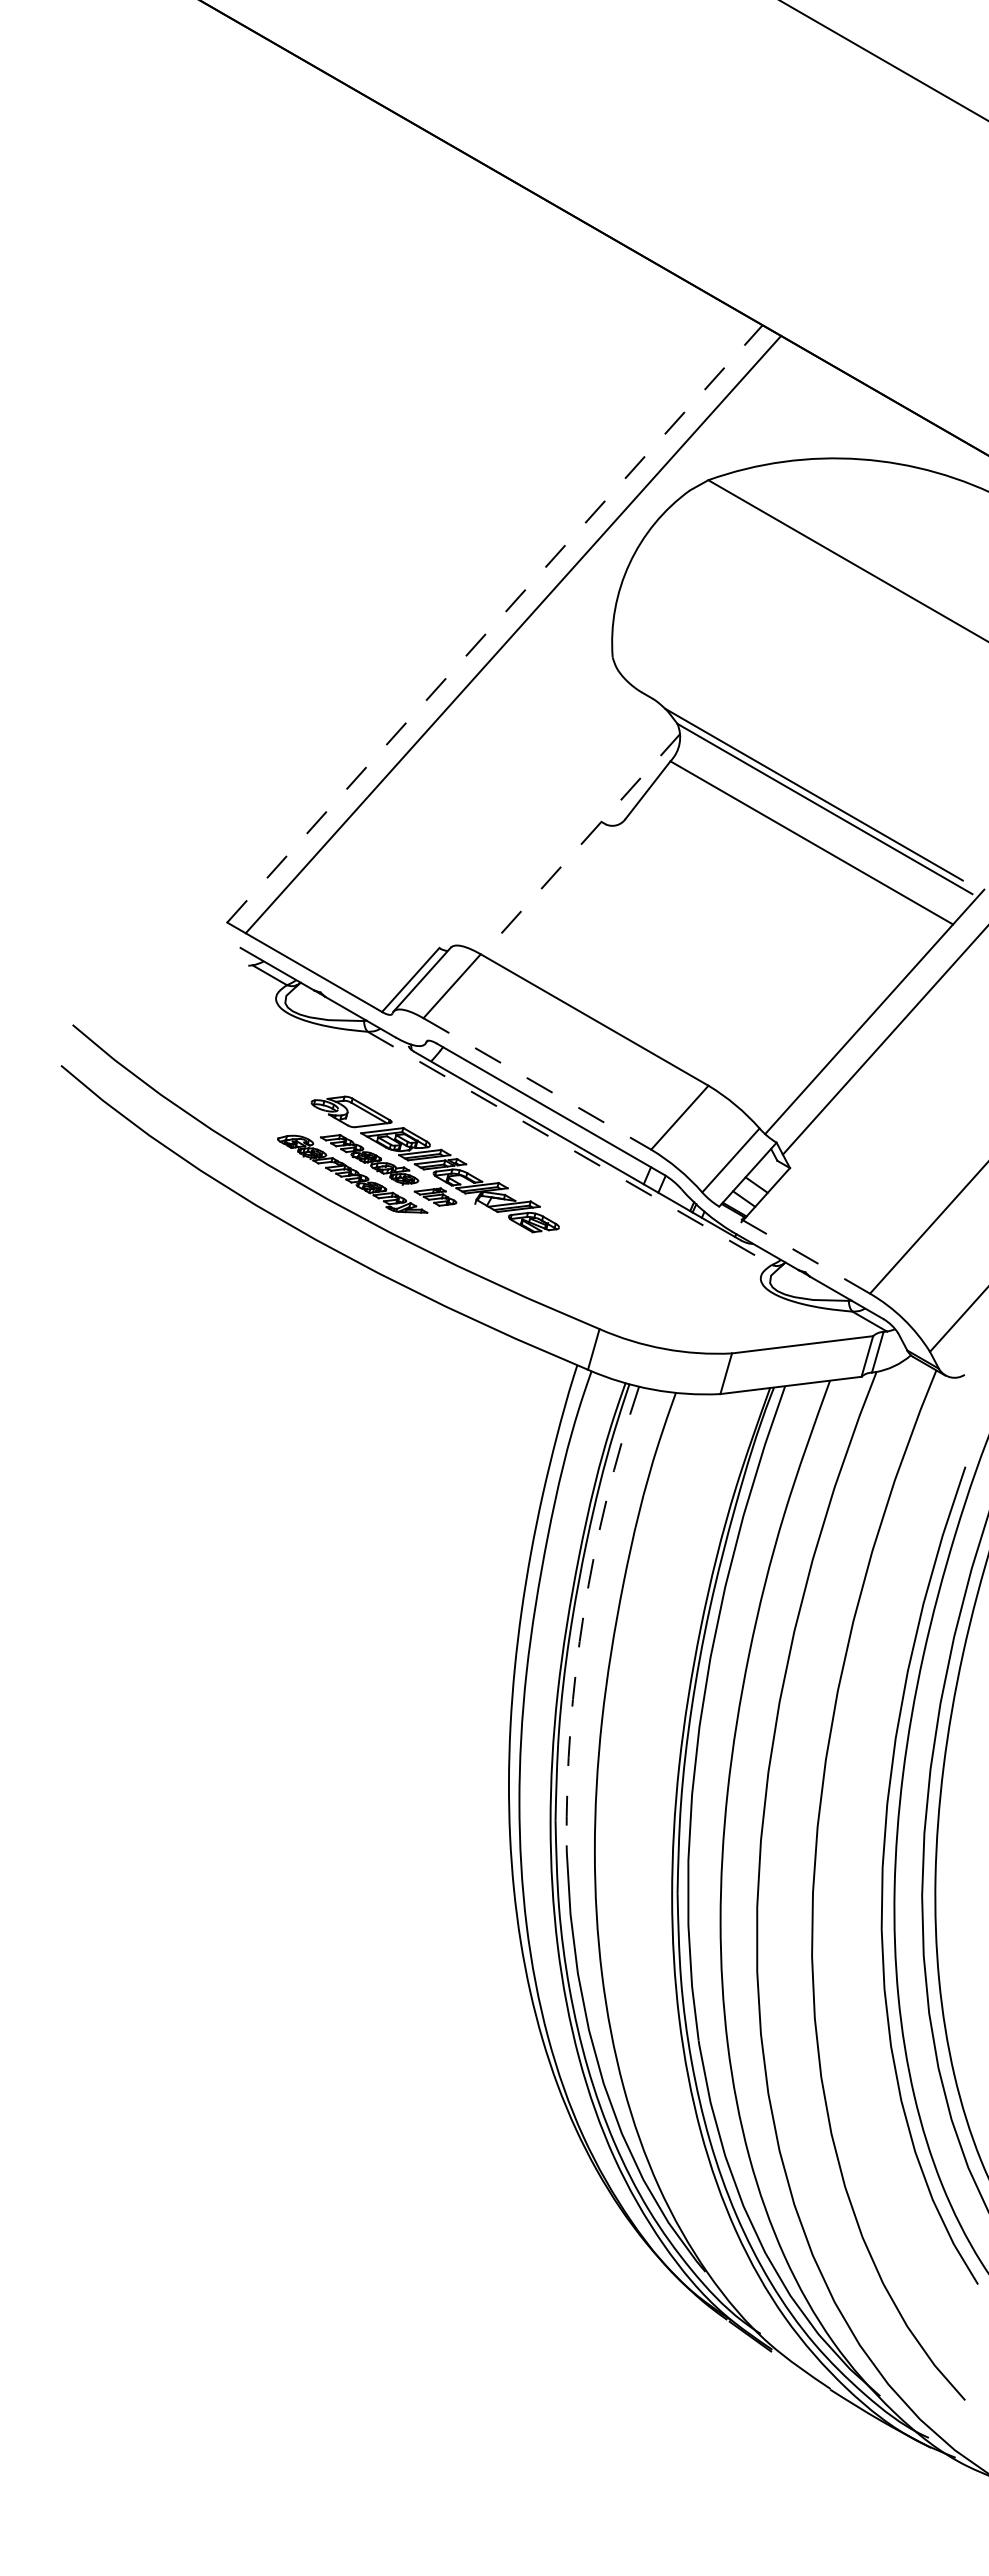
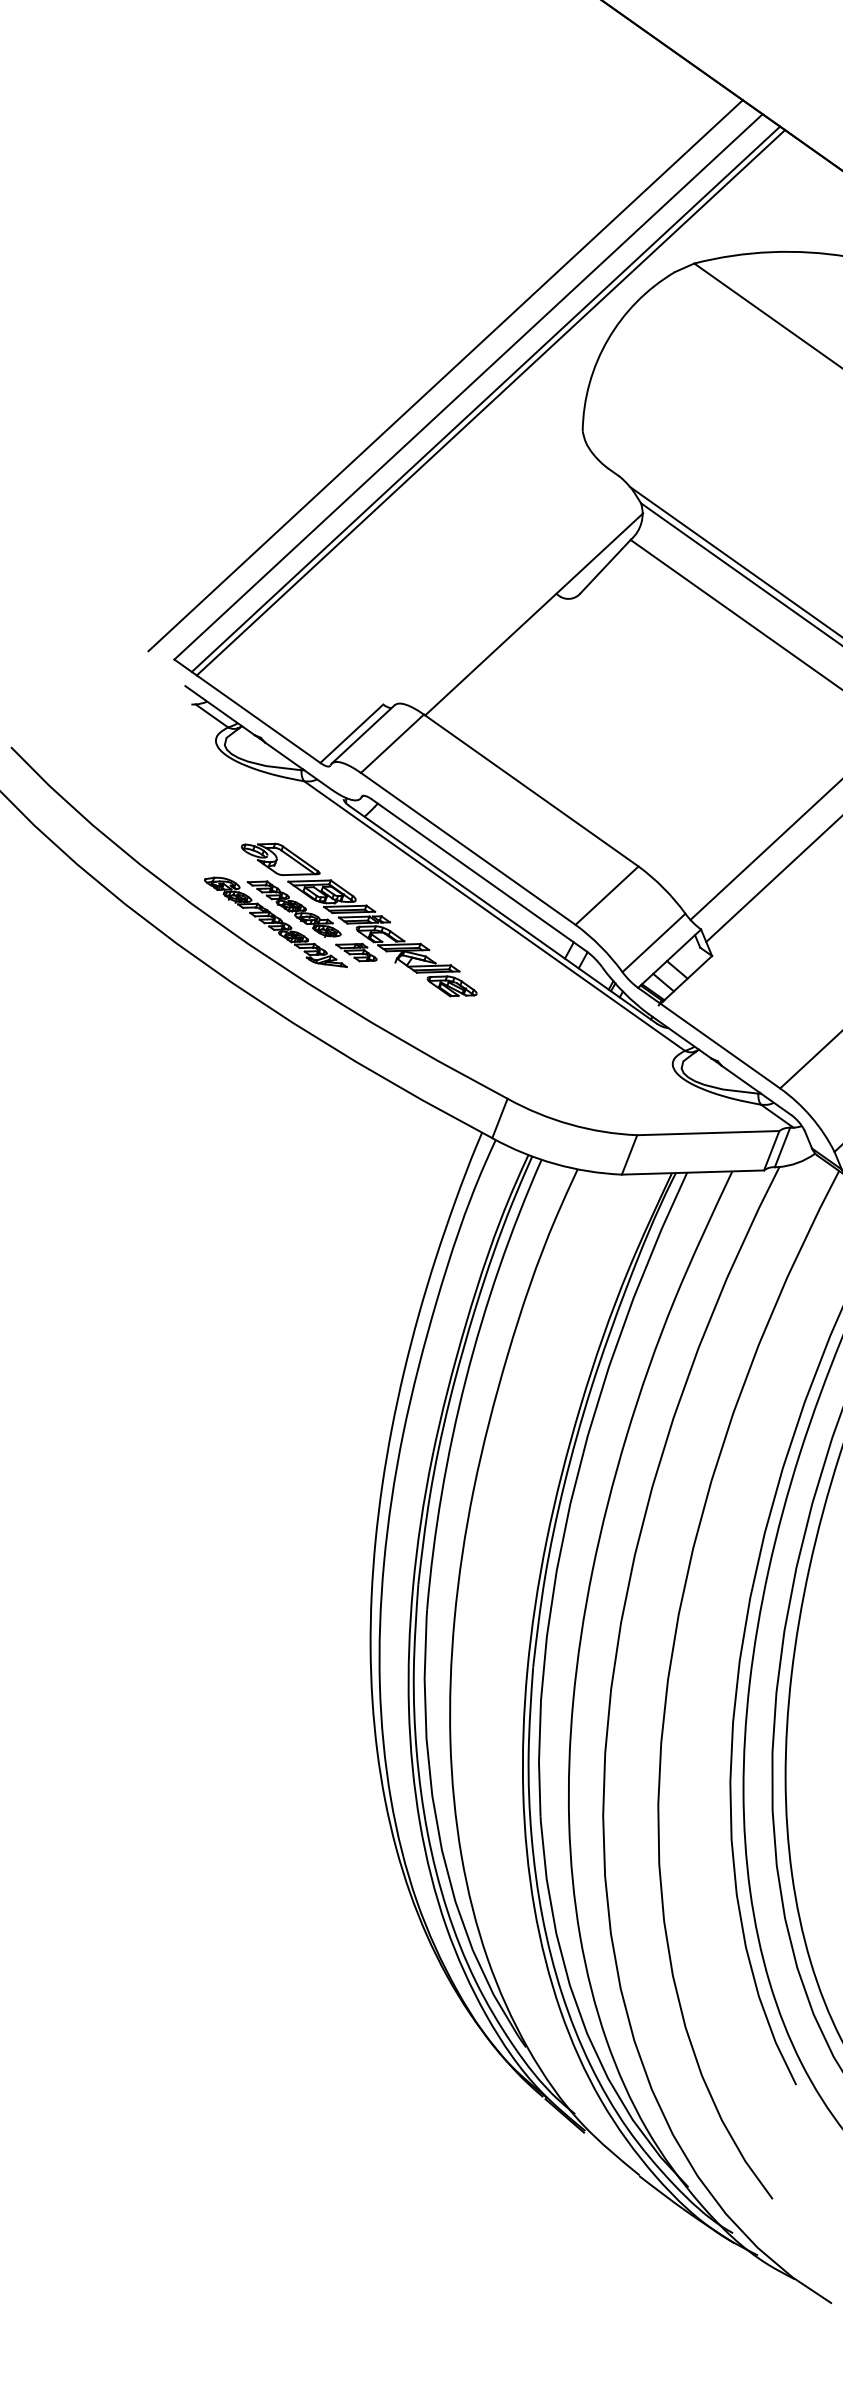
line: (470, 614) -> (445, 375), added
line: (495, 623) -> (469, 386), dashed -> solid
line: (518, 637) -> (490, 402), added
line: (581, 844) -> (534, 614), dashed -> solid
line: (537, 1084) -> (468, 849), dashed -> solid
line: (570, 1148) -> (495, 916), dashed -> solid
line: (794, 1249) -> (709, 1037), dashed -> solid
arc: (583, 1612) -> (465, 1379), dashed -> solid

